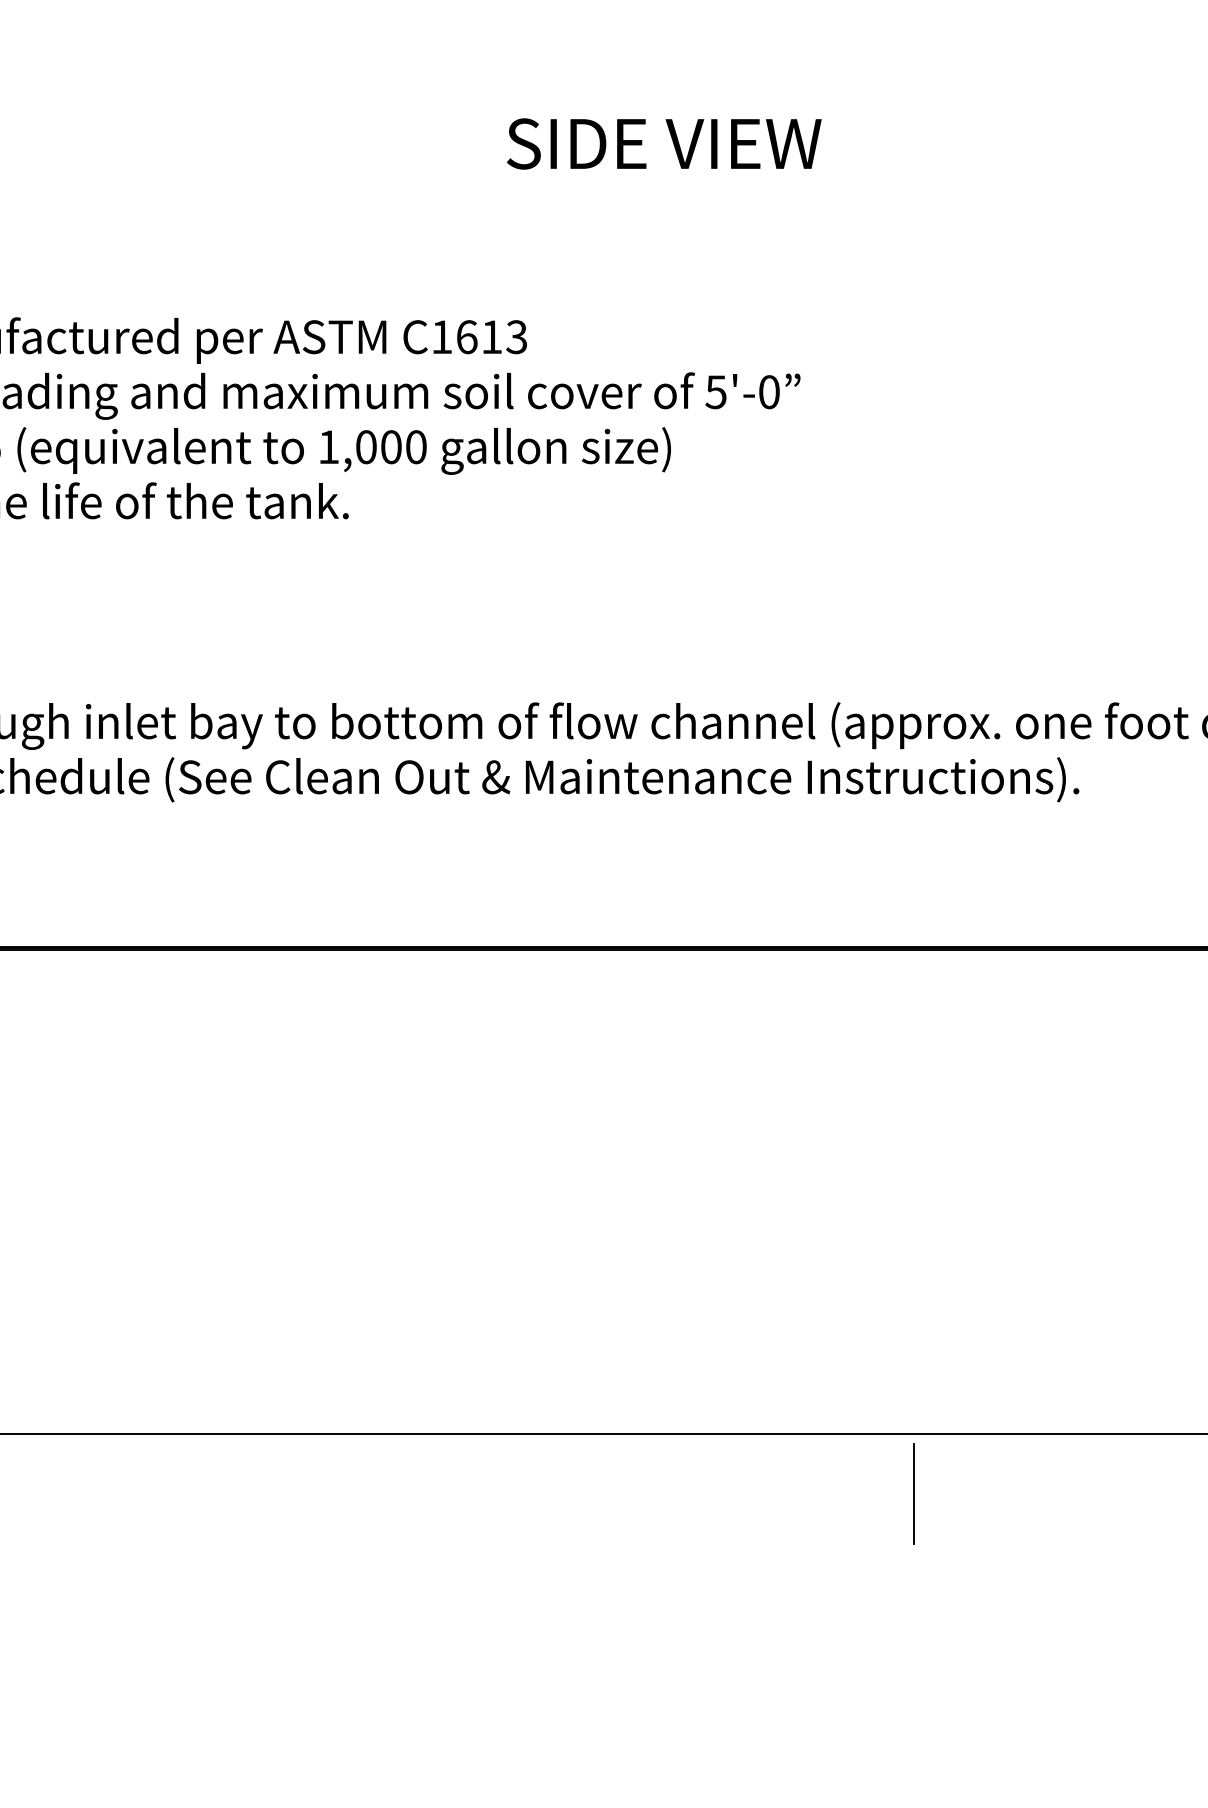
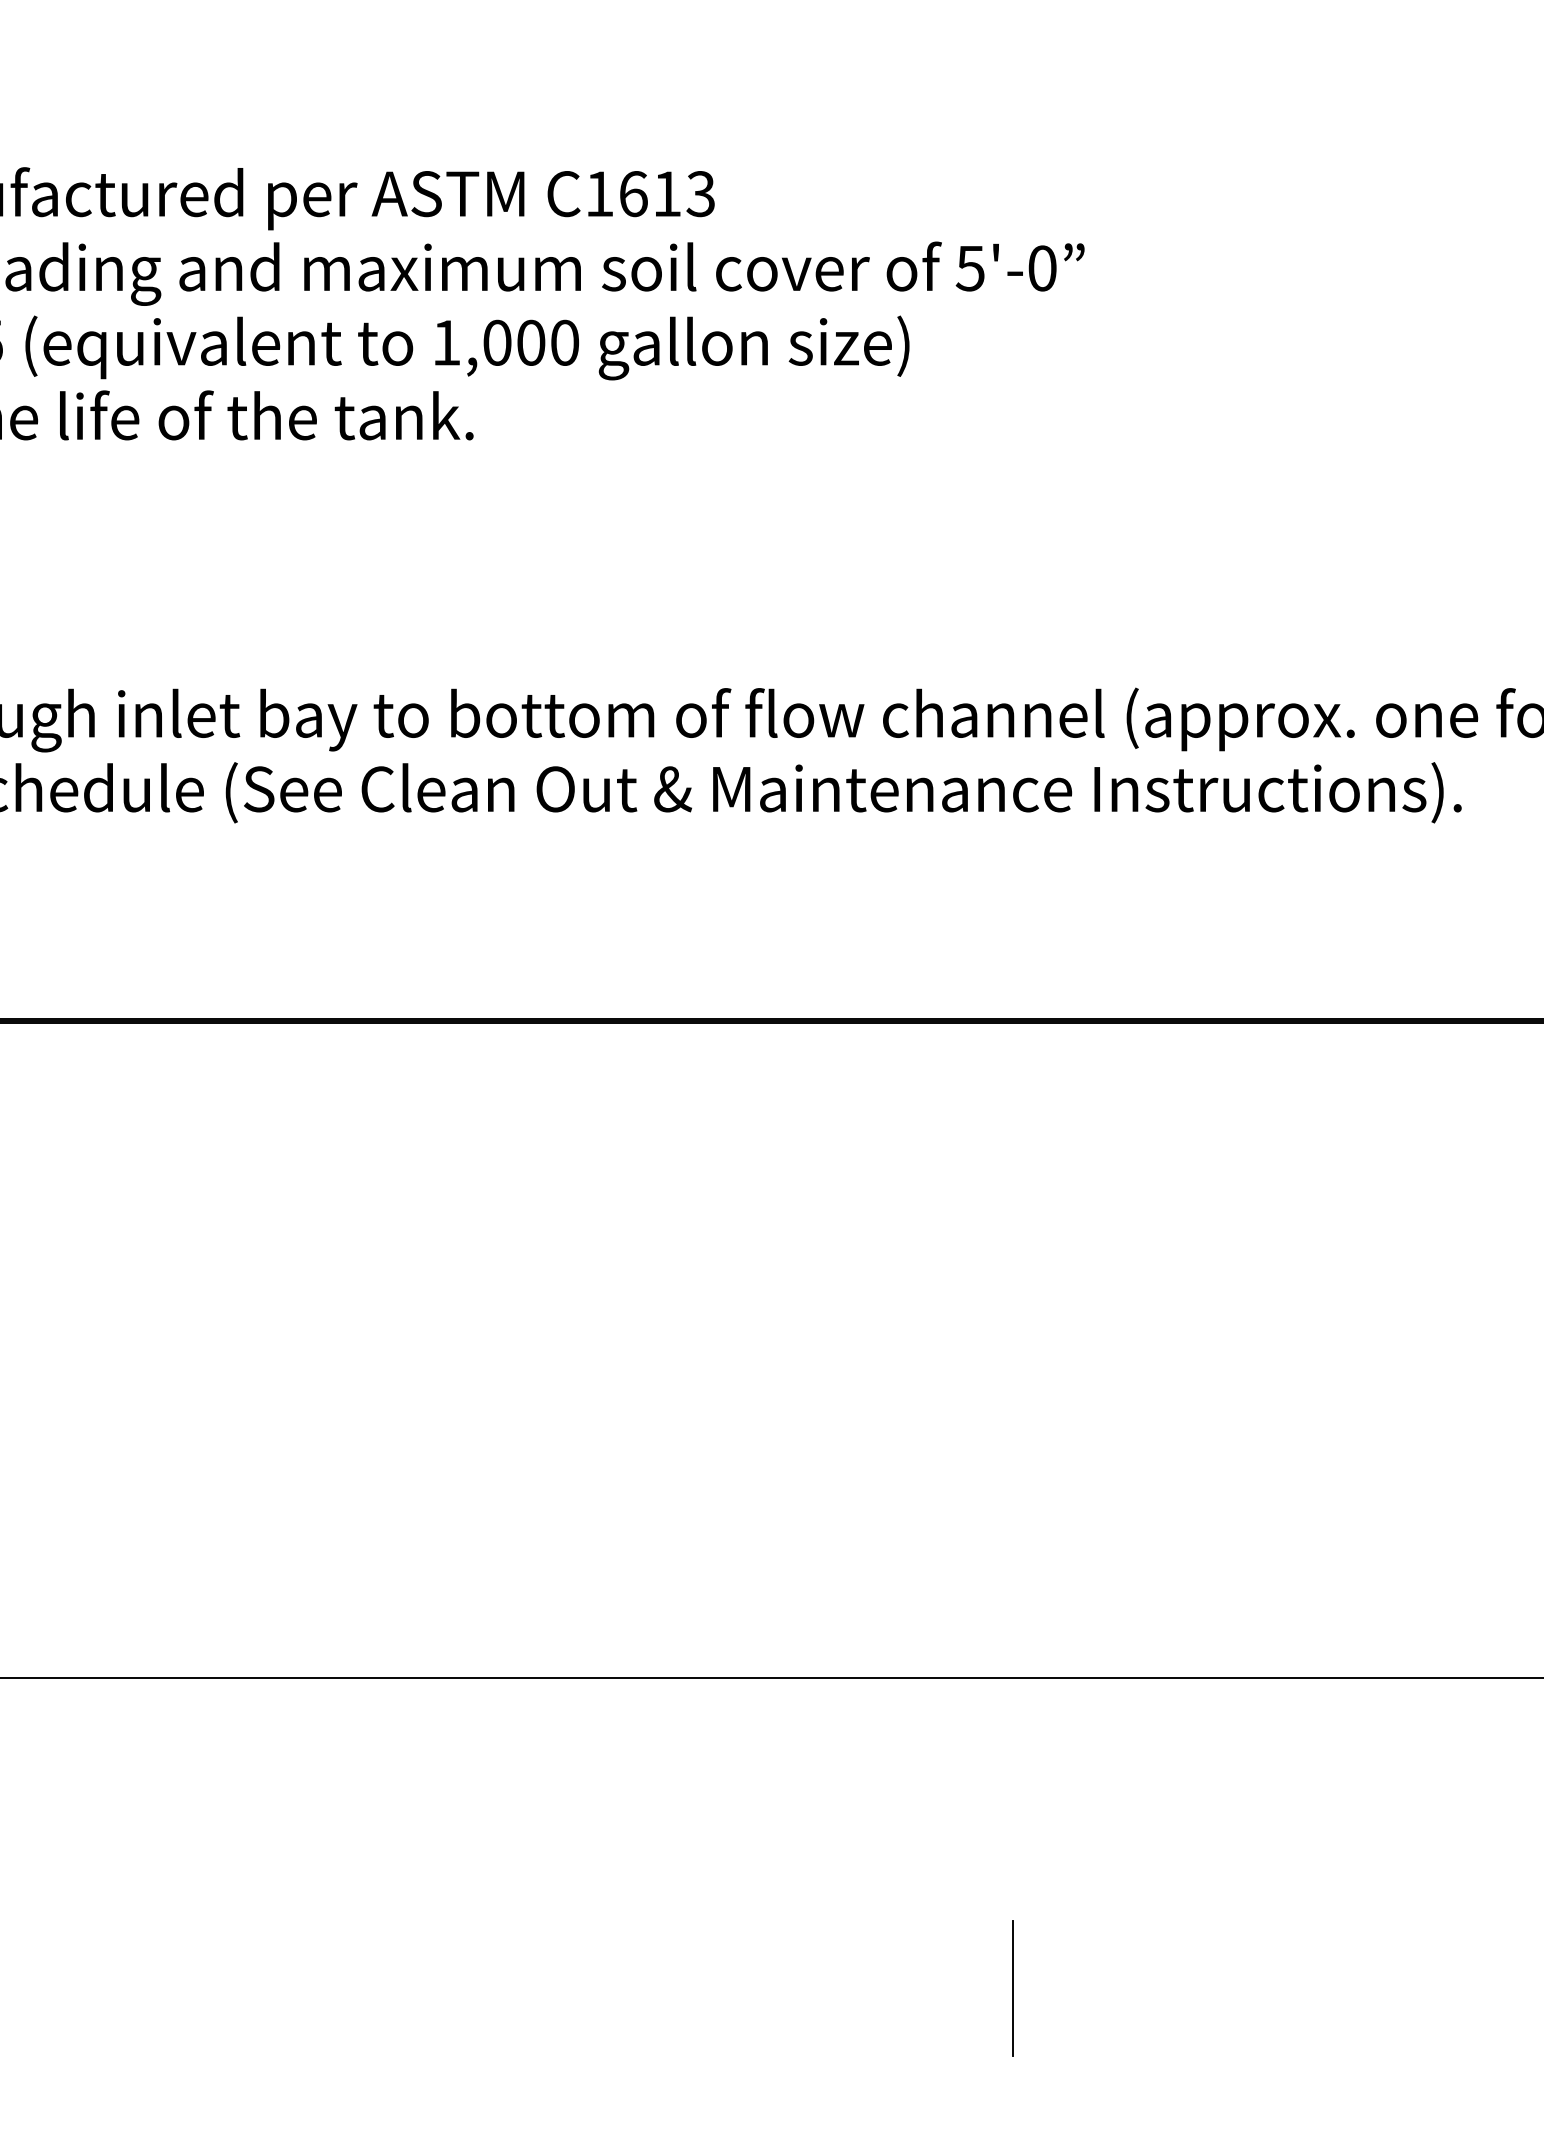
line: (913, 1493) -> (1012, 1988), moved

